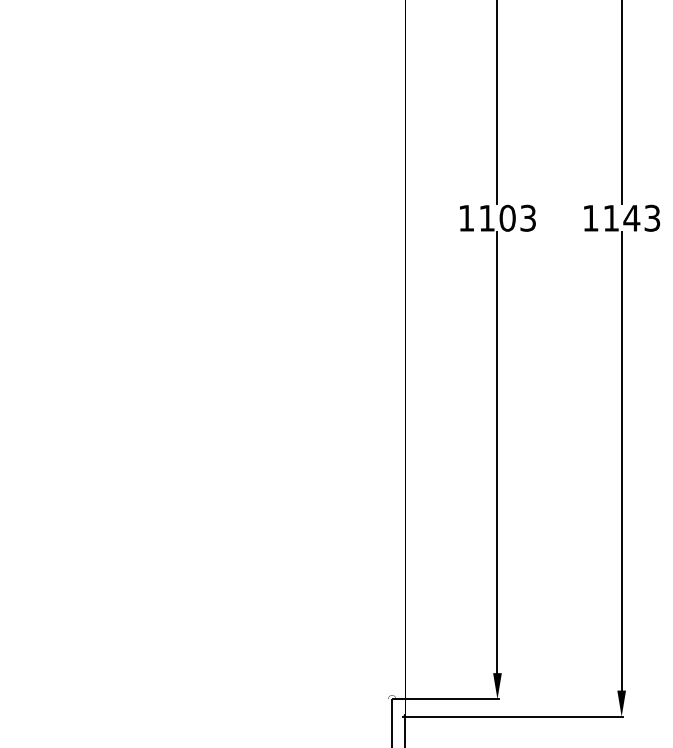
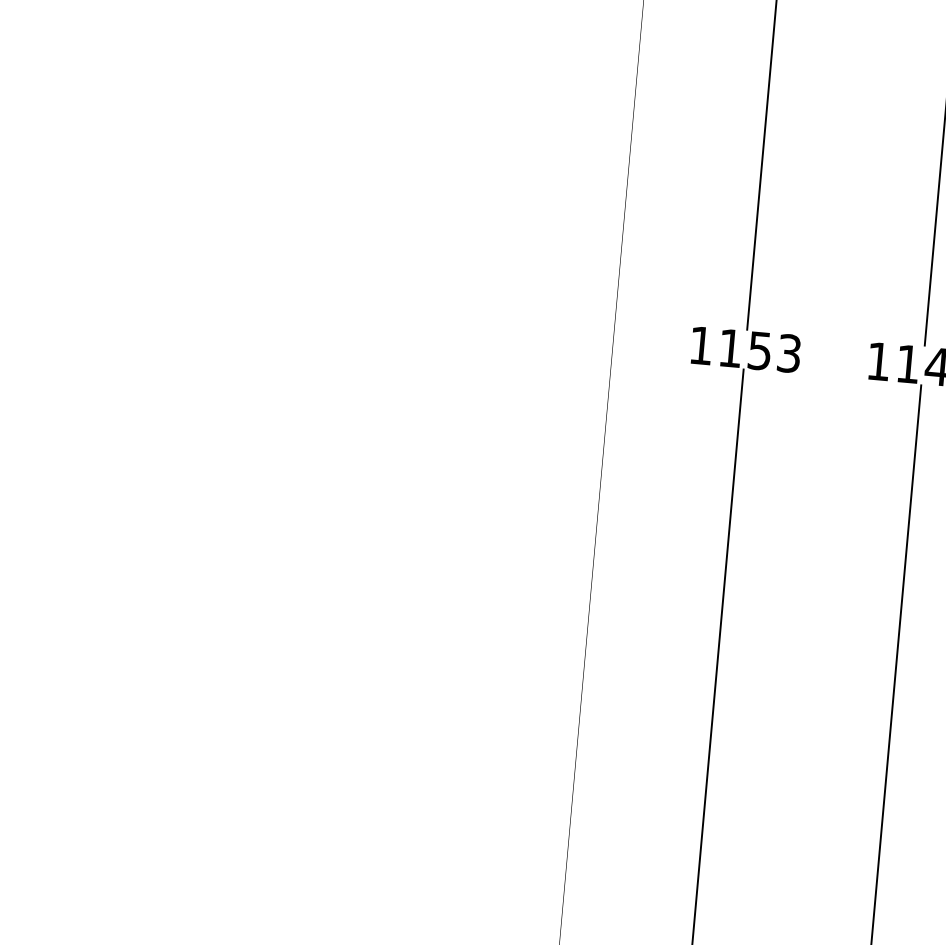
text: (507, 217) -> (759, 349), 1103 -> 1153

